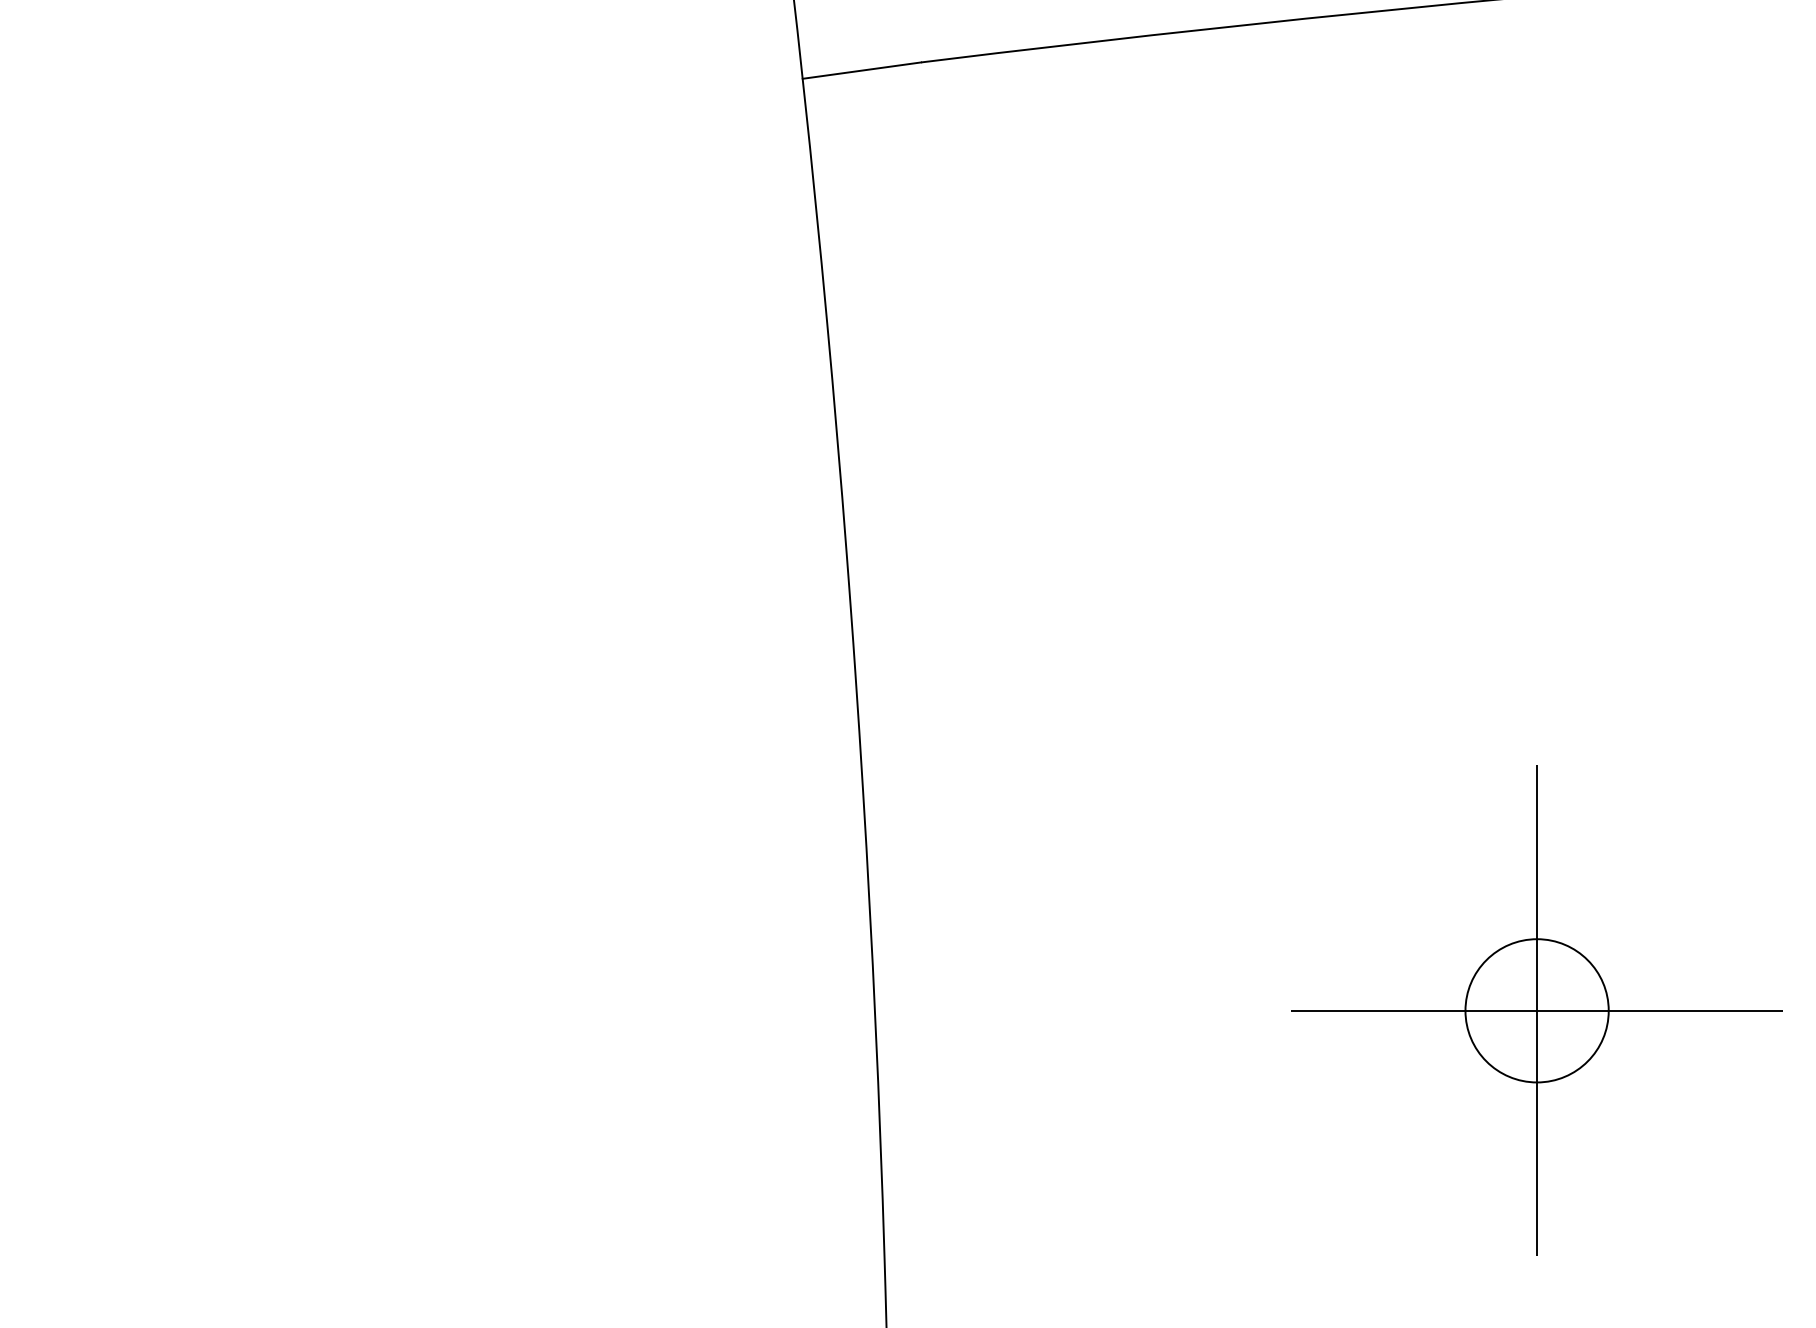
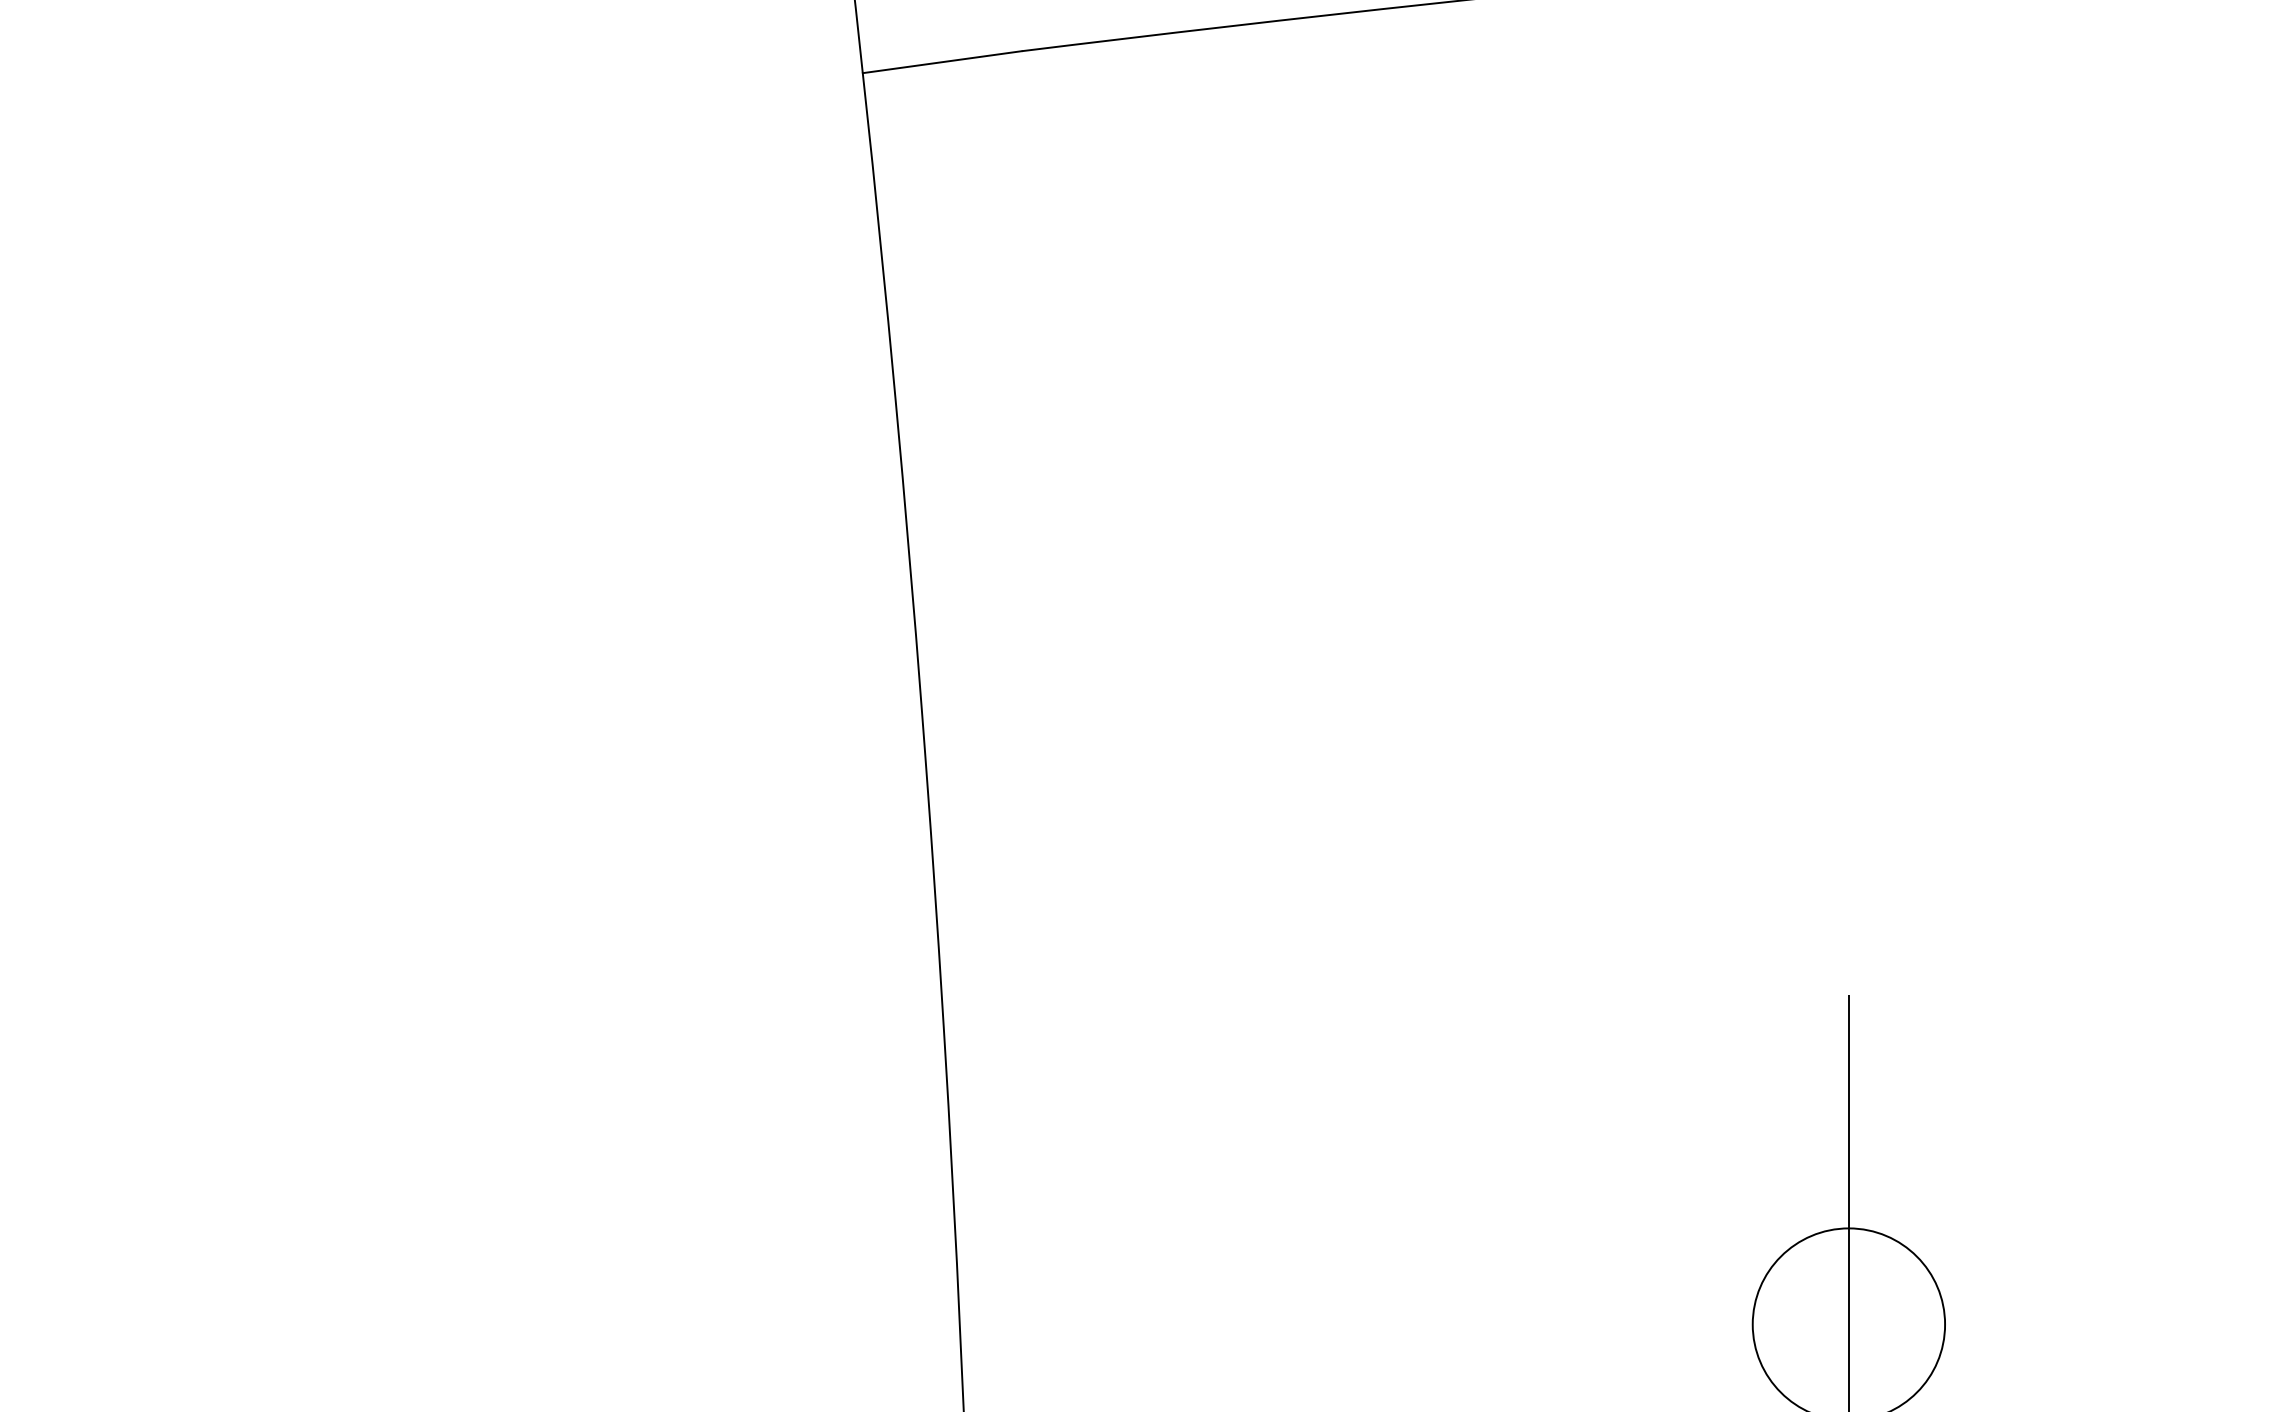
line: (1536, 1010) -> (1848, 1324), removed

